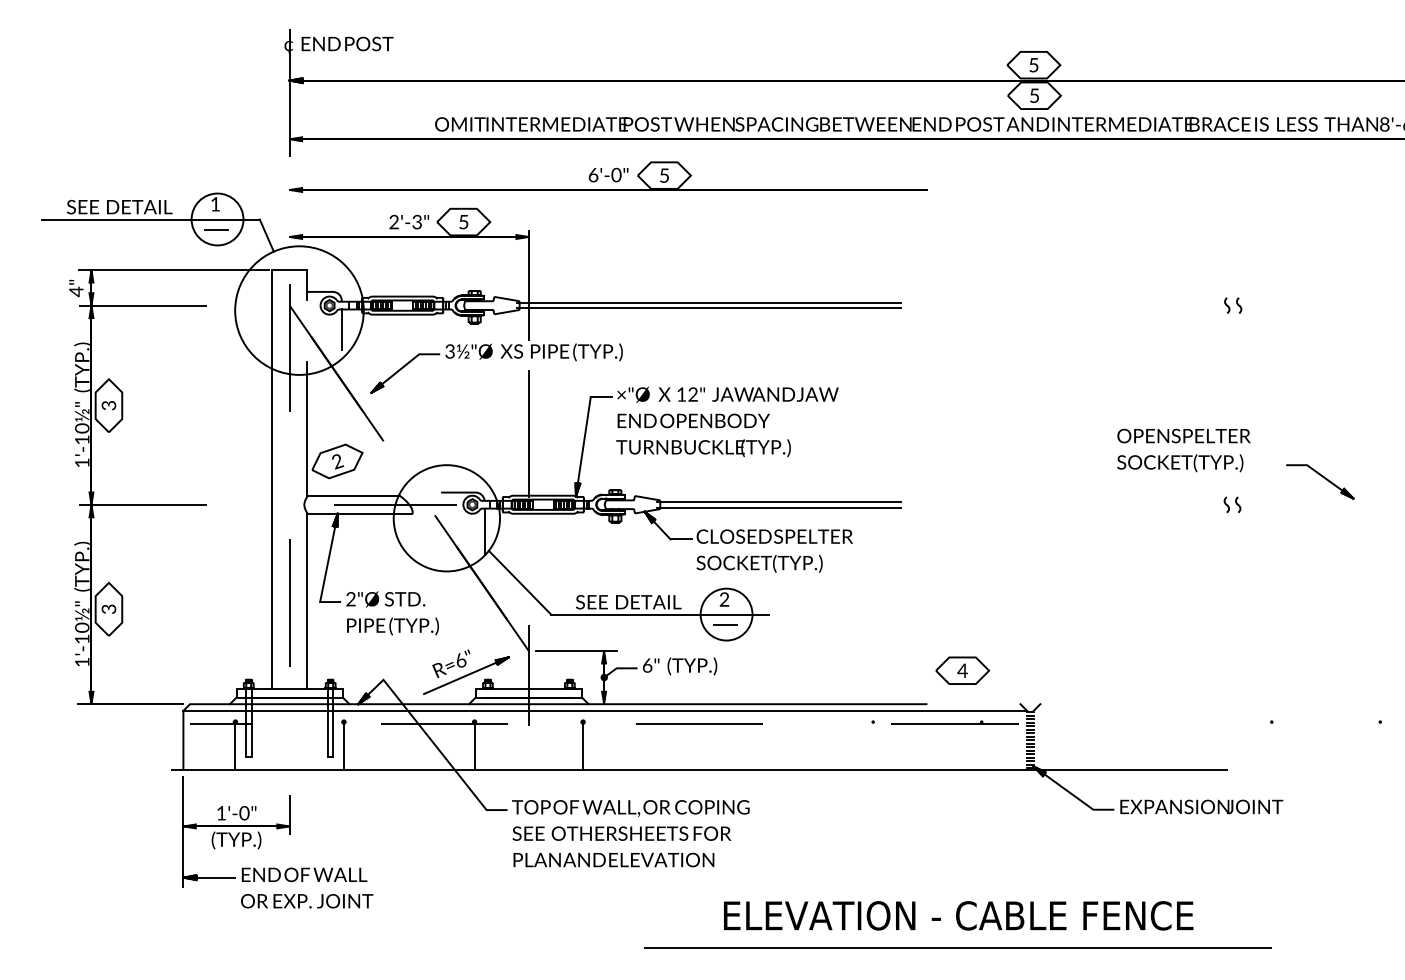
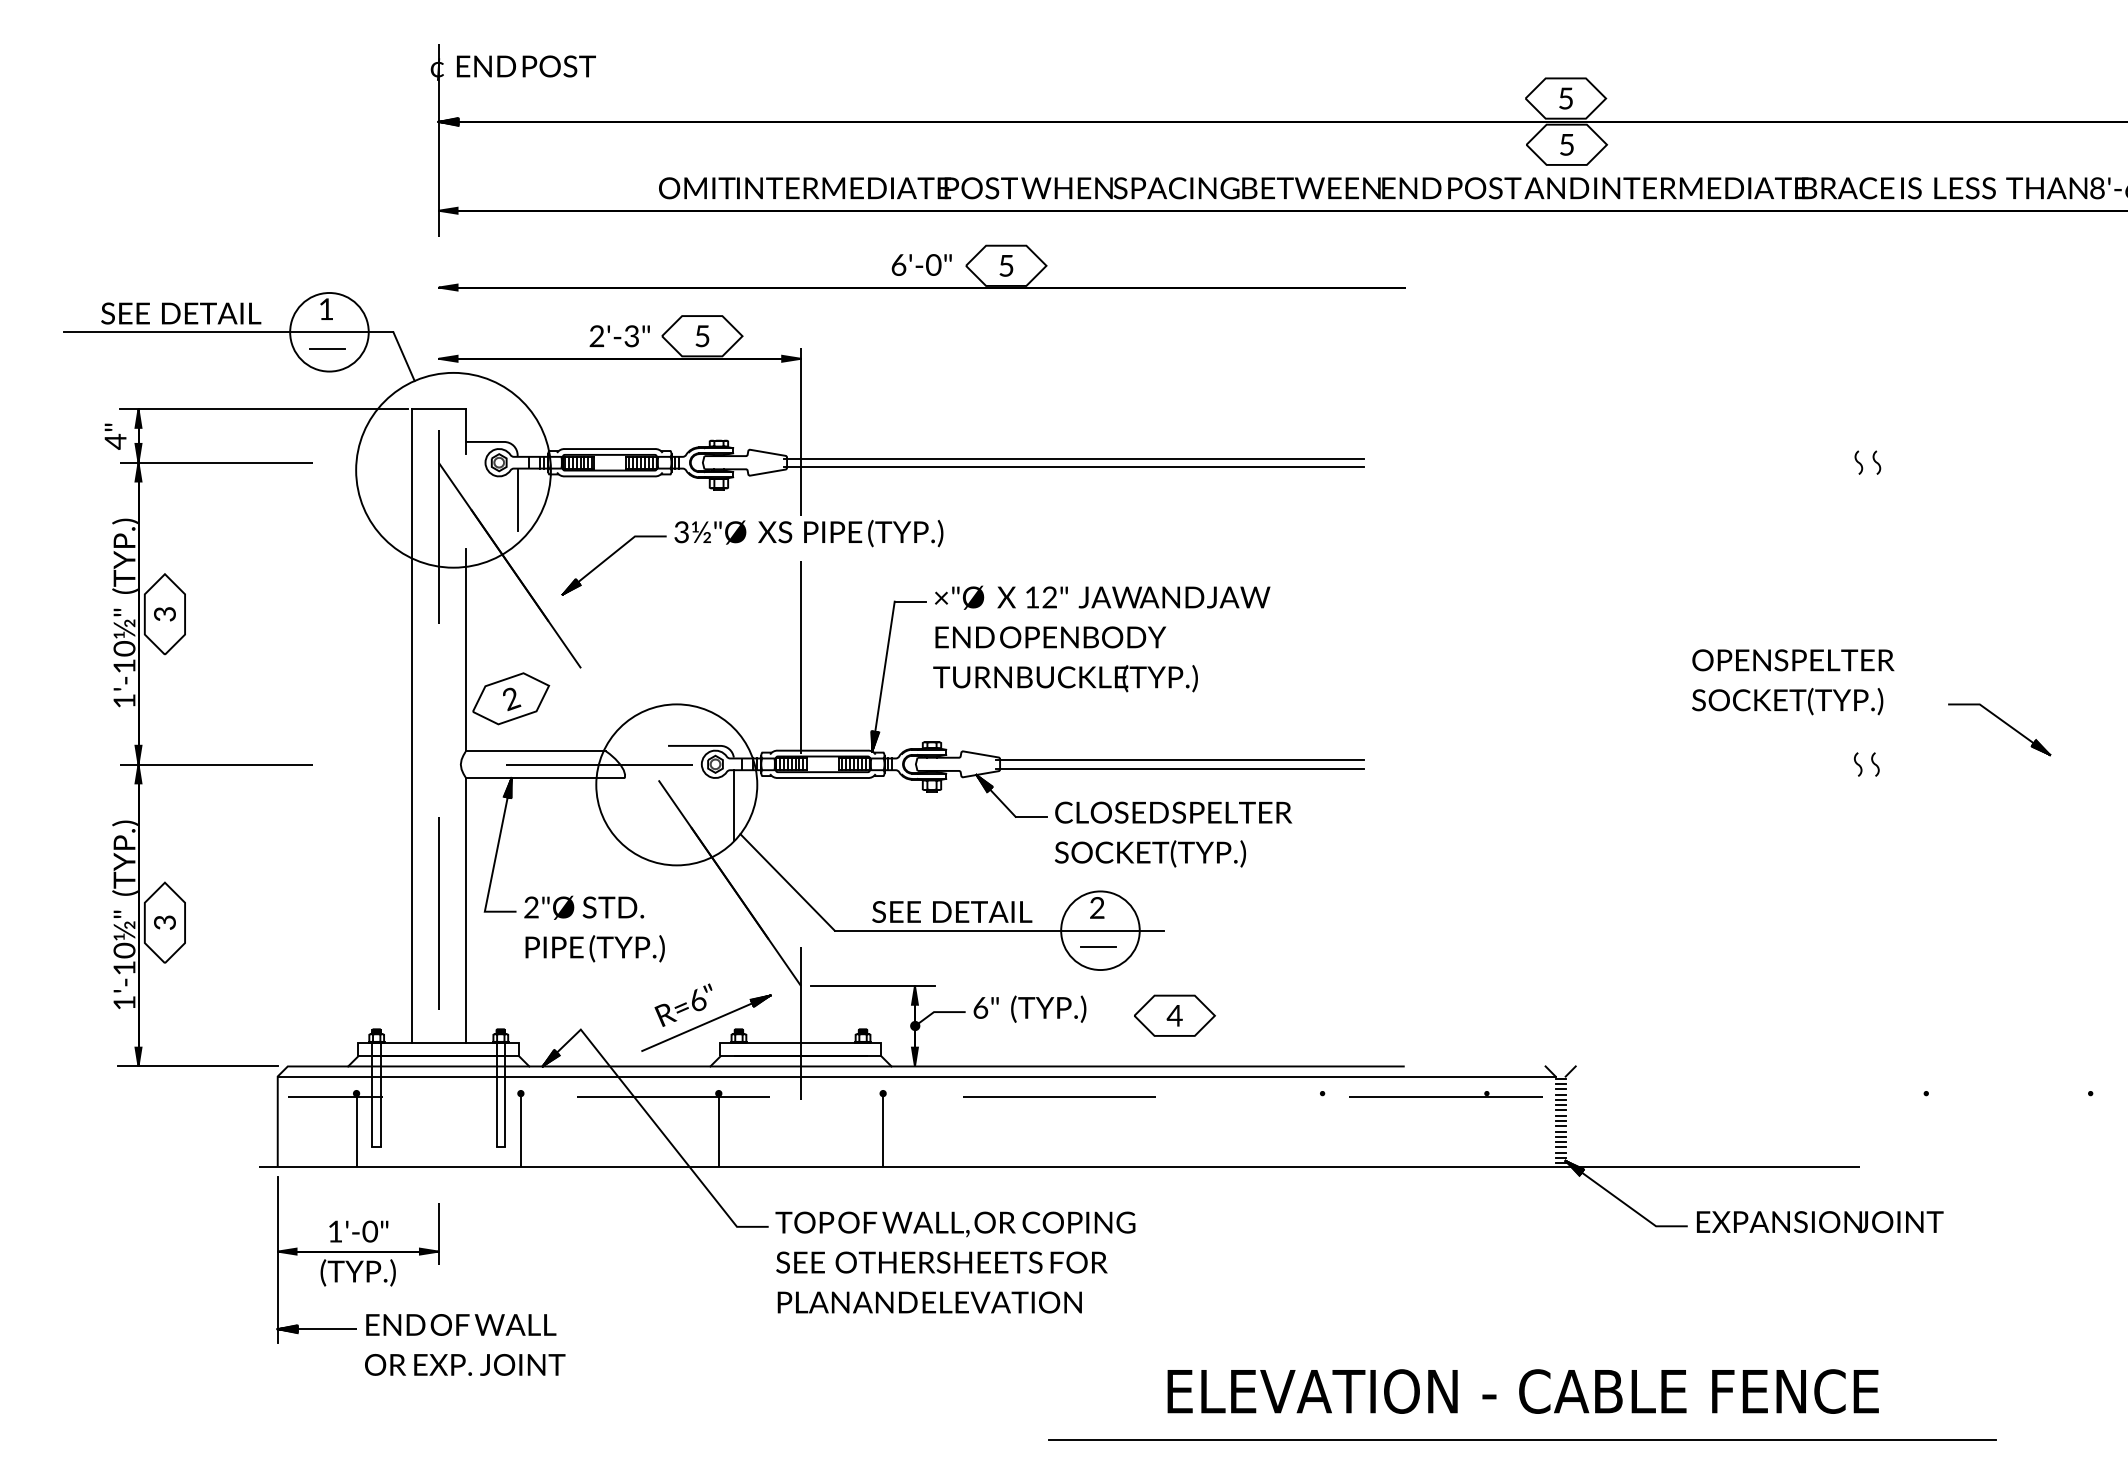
part: (962, 670) -> (1174, 1015), moved
part: (957, 924) -> (1521, 1404), moved

